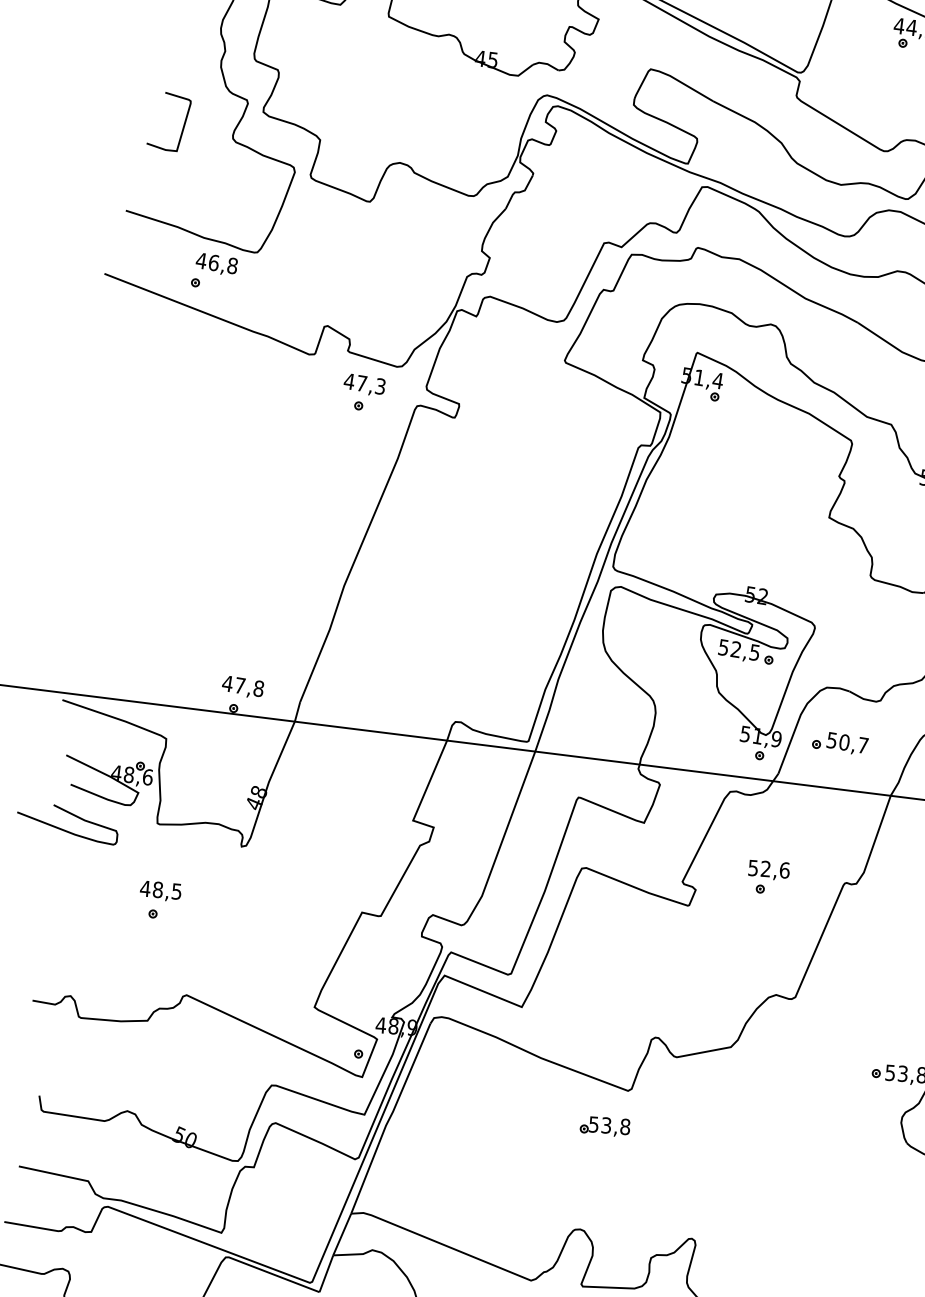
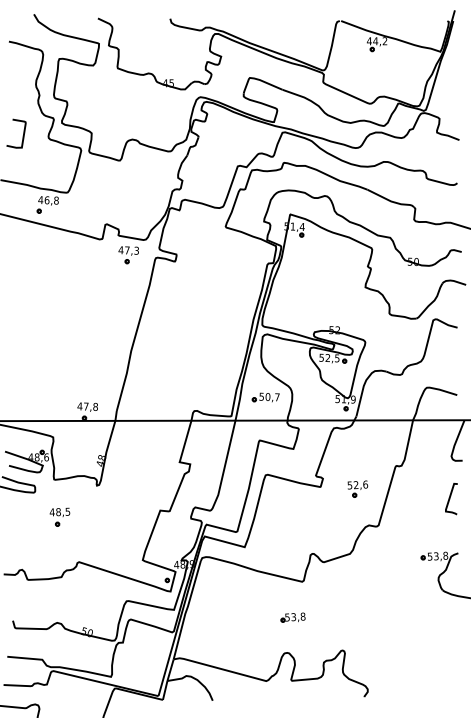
part: (839, 742) -> (265, 397), moved
part: (767, 876) -> (357, 488), moved
part: (603, 1125) -> (292, 617), moved

